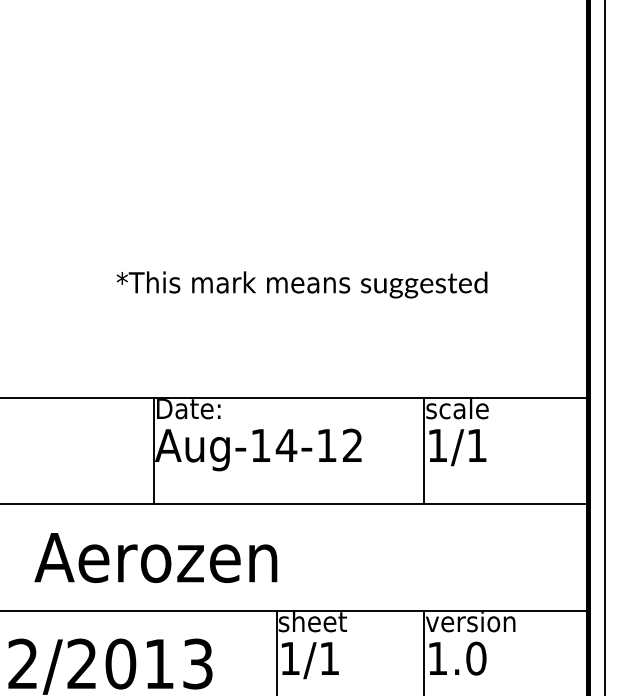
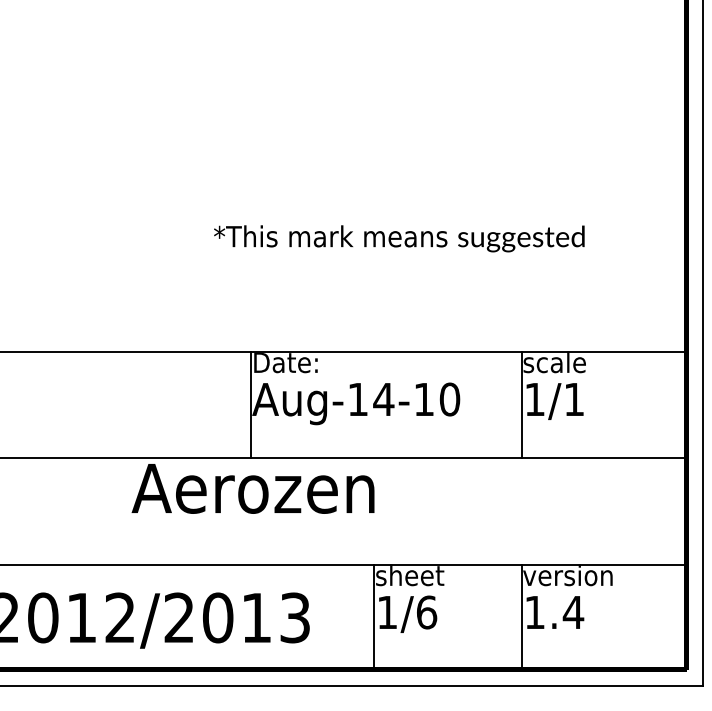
text: (352, 445) -> (449, 399), Aug-14-12 -> Aug-14-10
text: (155, 557) -> (252, 488), moved
text: (330, 658) -> (427, 612), 1/1 -> 1/6
text: (476, 658) -> (573, 612), 1.0 -> 1.4

